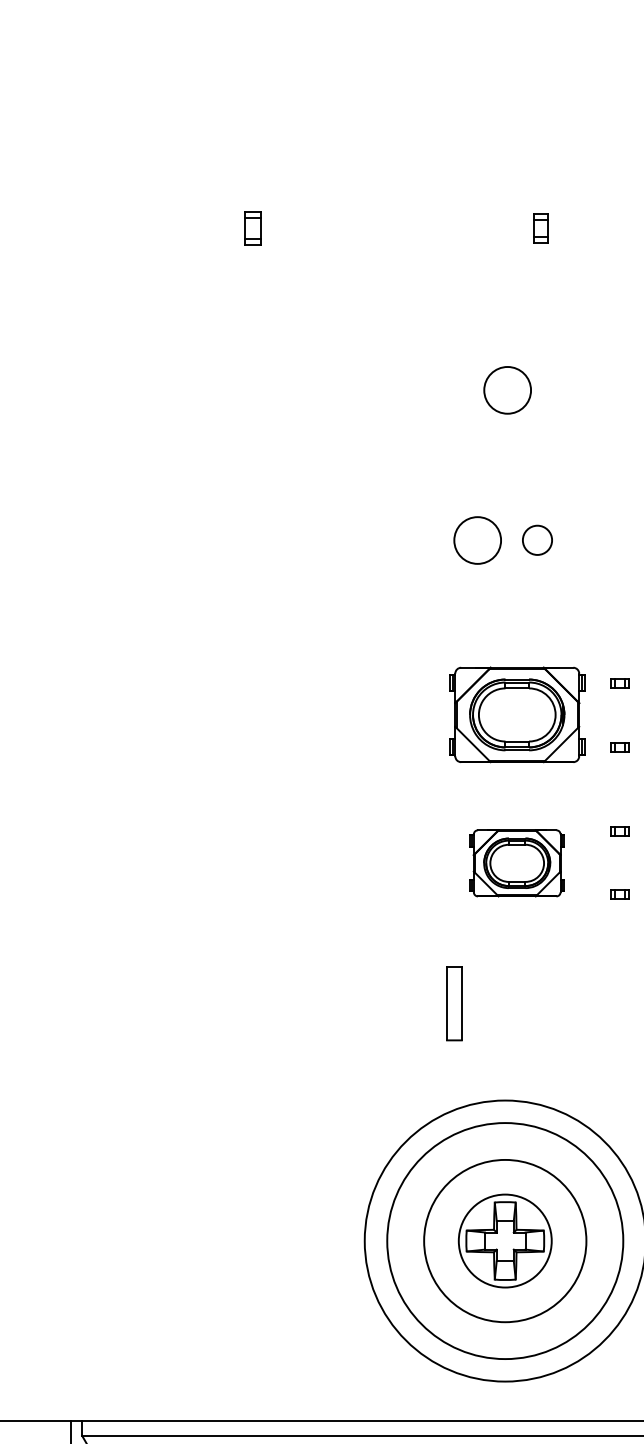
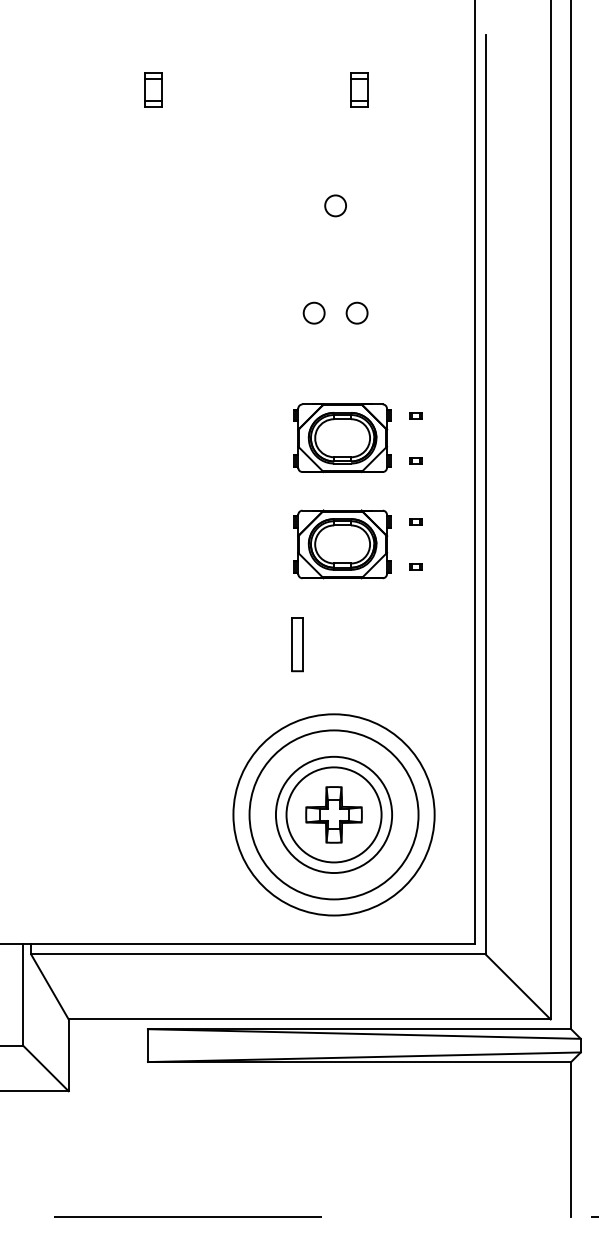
part: (253, 227) -> (153, 89), size x1.43
part: (540, 227) -> (359, 89), size x1.67
circle: (507, 389) -> (335, 205), size x0.62
circle: (476, 539) -> (313, 312), size x0.62
part: (517, 863) -> (342, 544), size x1.43
circle: (504, 1240) -> (333, 814), size x1.43

